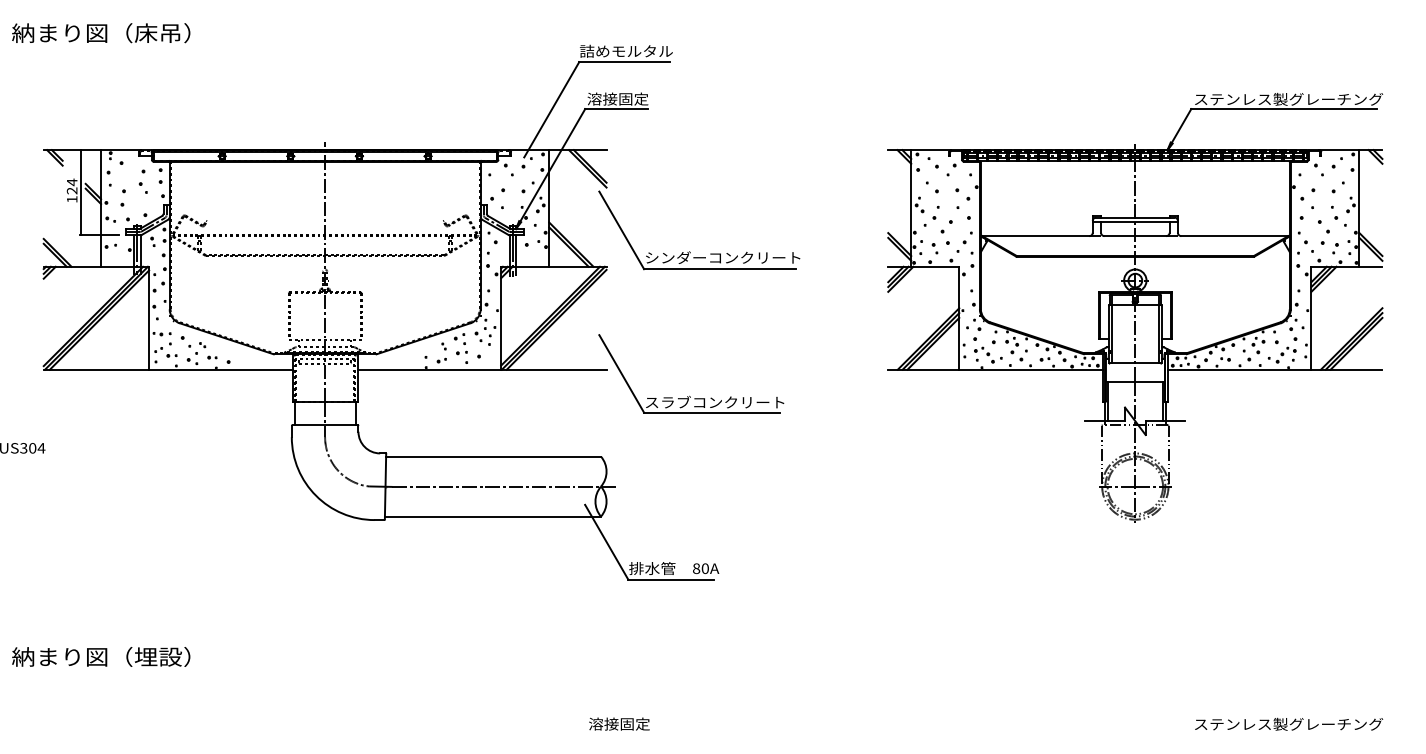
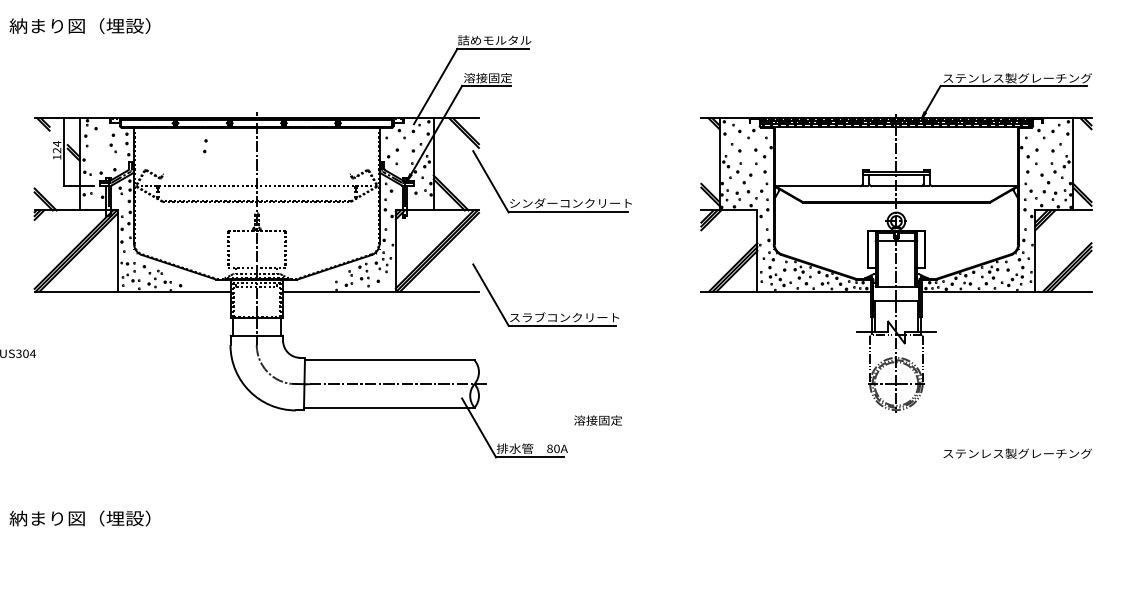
text: (157, 32) -> (124, 25), 納まり図（床吊） -> 納まり図（埋設）
part: (123, 198) -> (205, 146), moved
text: (618, 724) -> (597, 420), moved
text: (1288, 724) -> (1017, 453), moved

